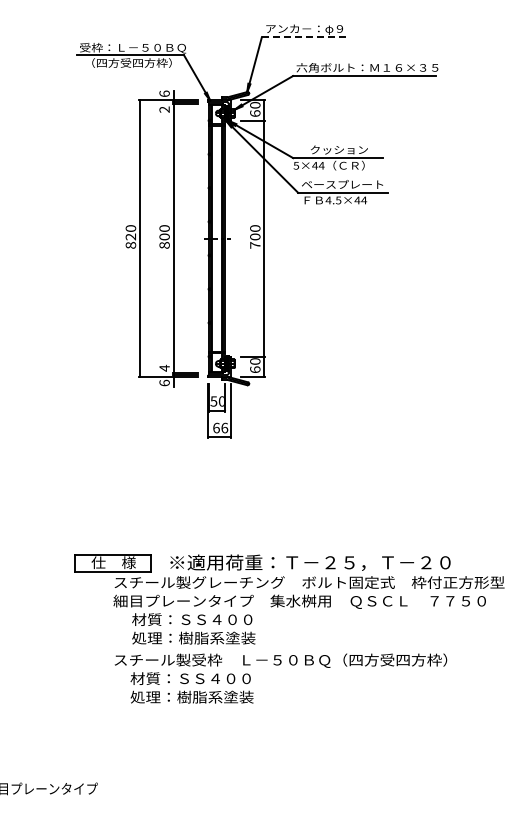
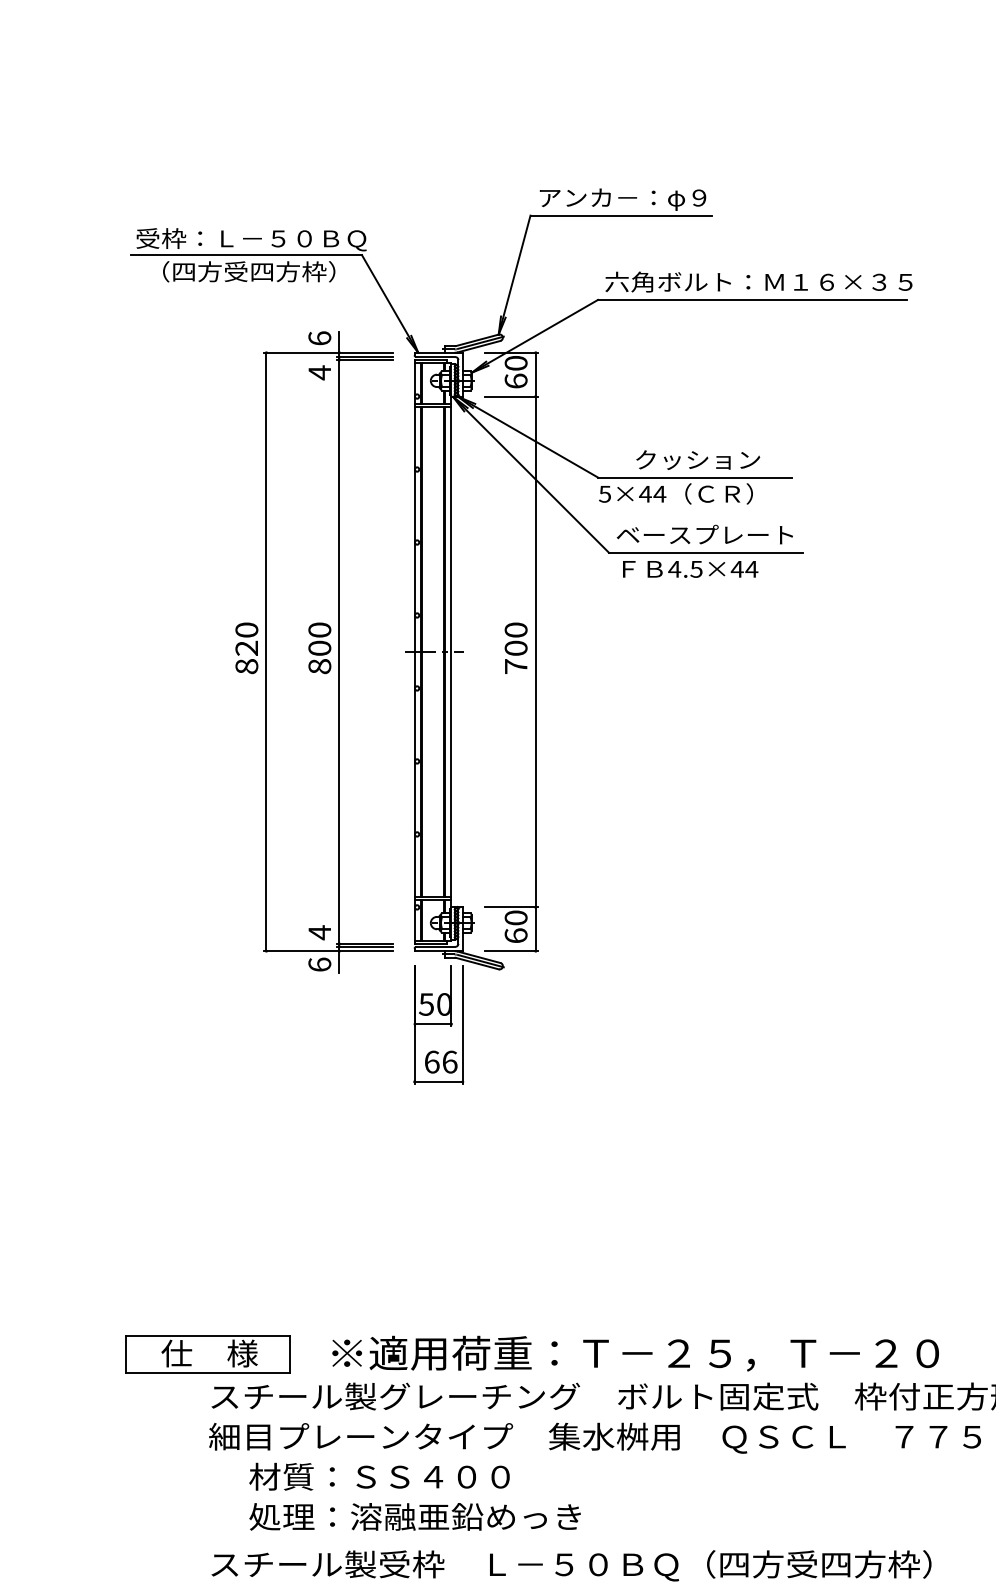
line: (303, 37) -> (620, 216), dashed -> solid
text: (164, 109) -> (319, 372), 2 -> 4
text: (232, 637) -> (466, 1515), 処理：樹脂系塗装 -> 処理：溶融亜鉛めっき

